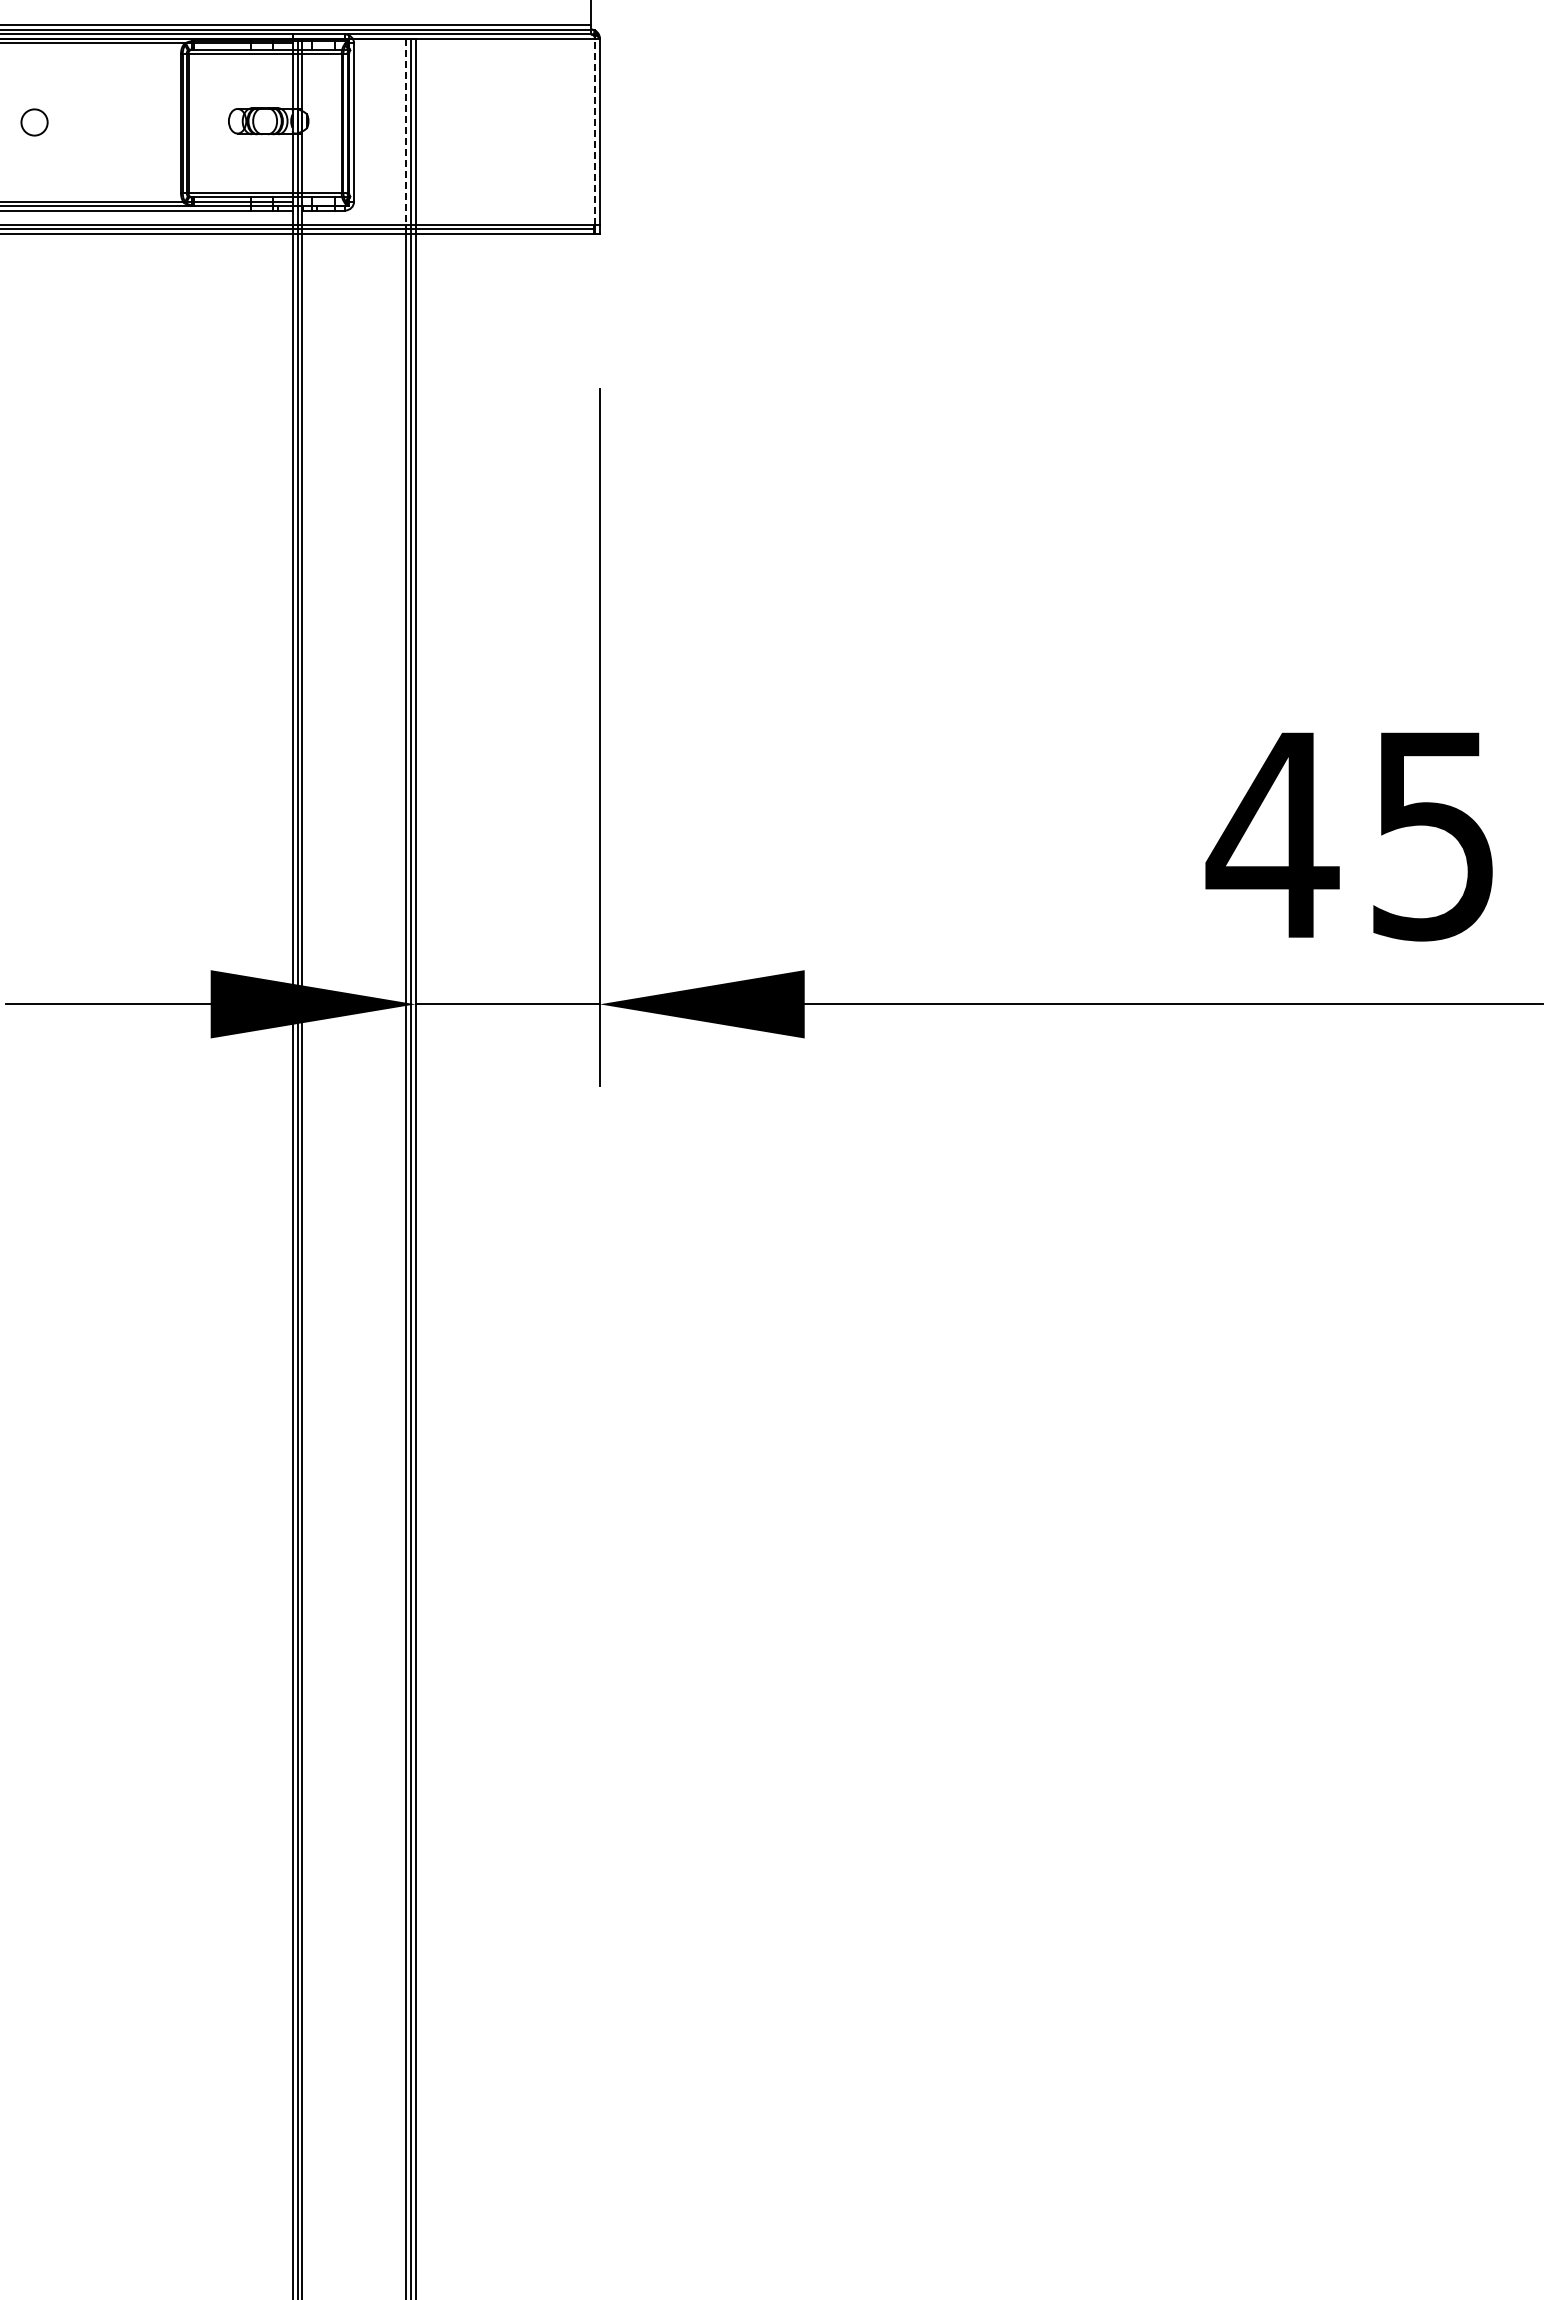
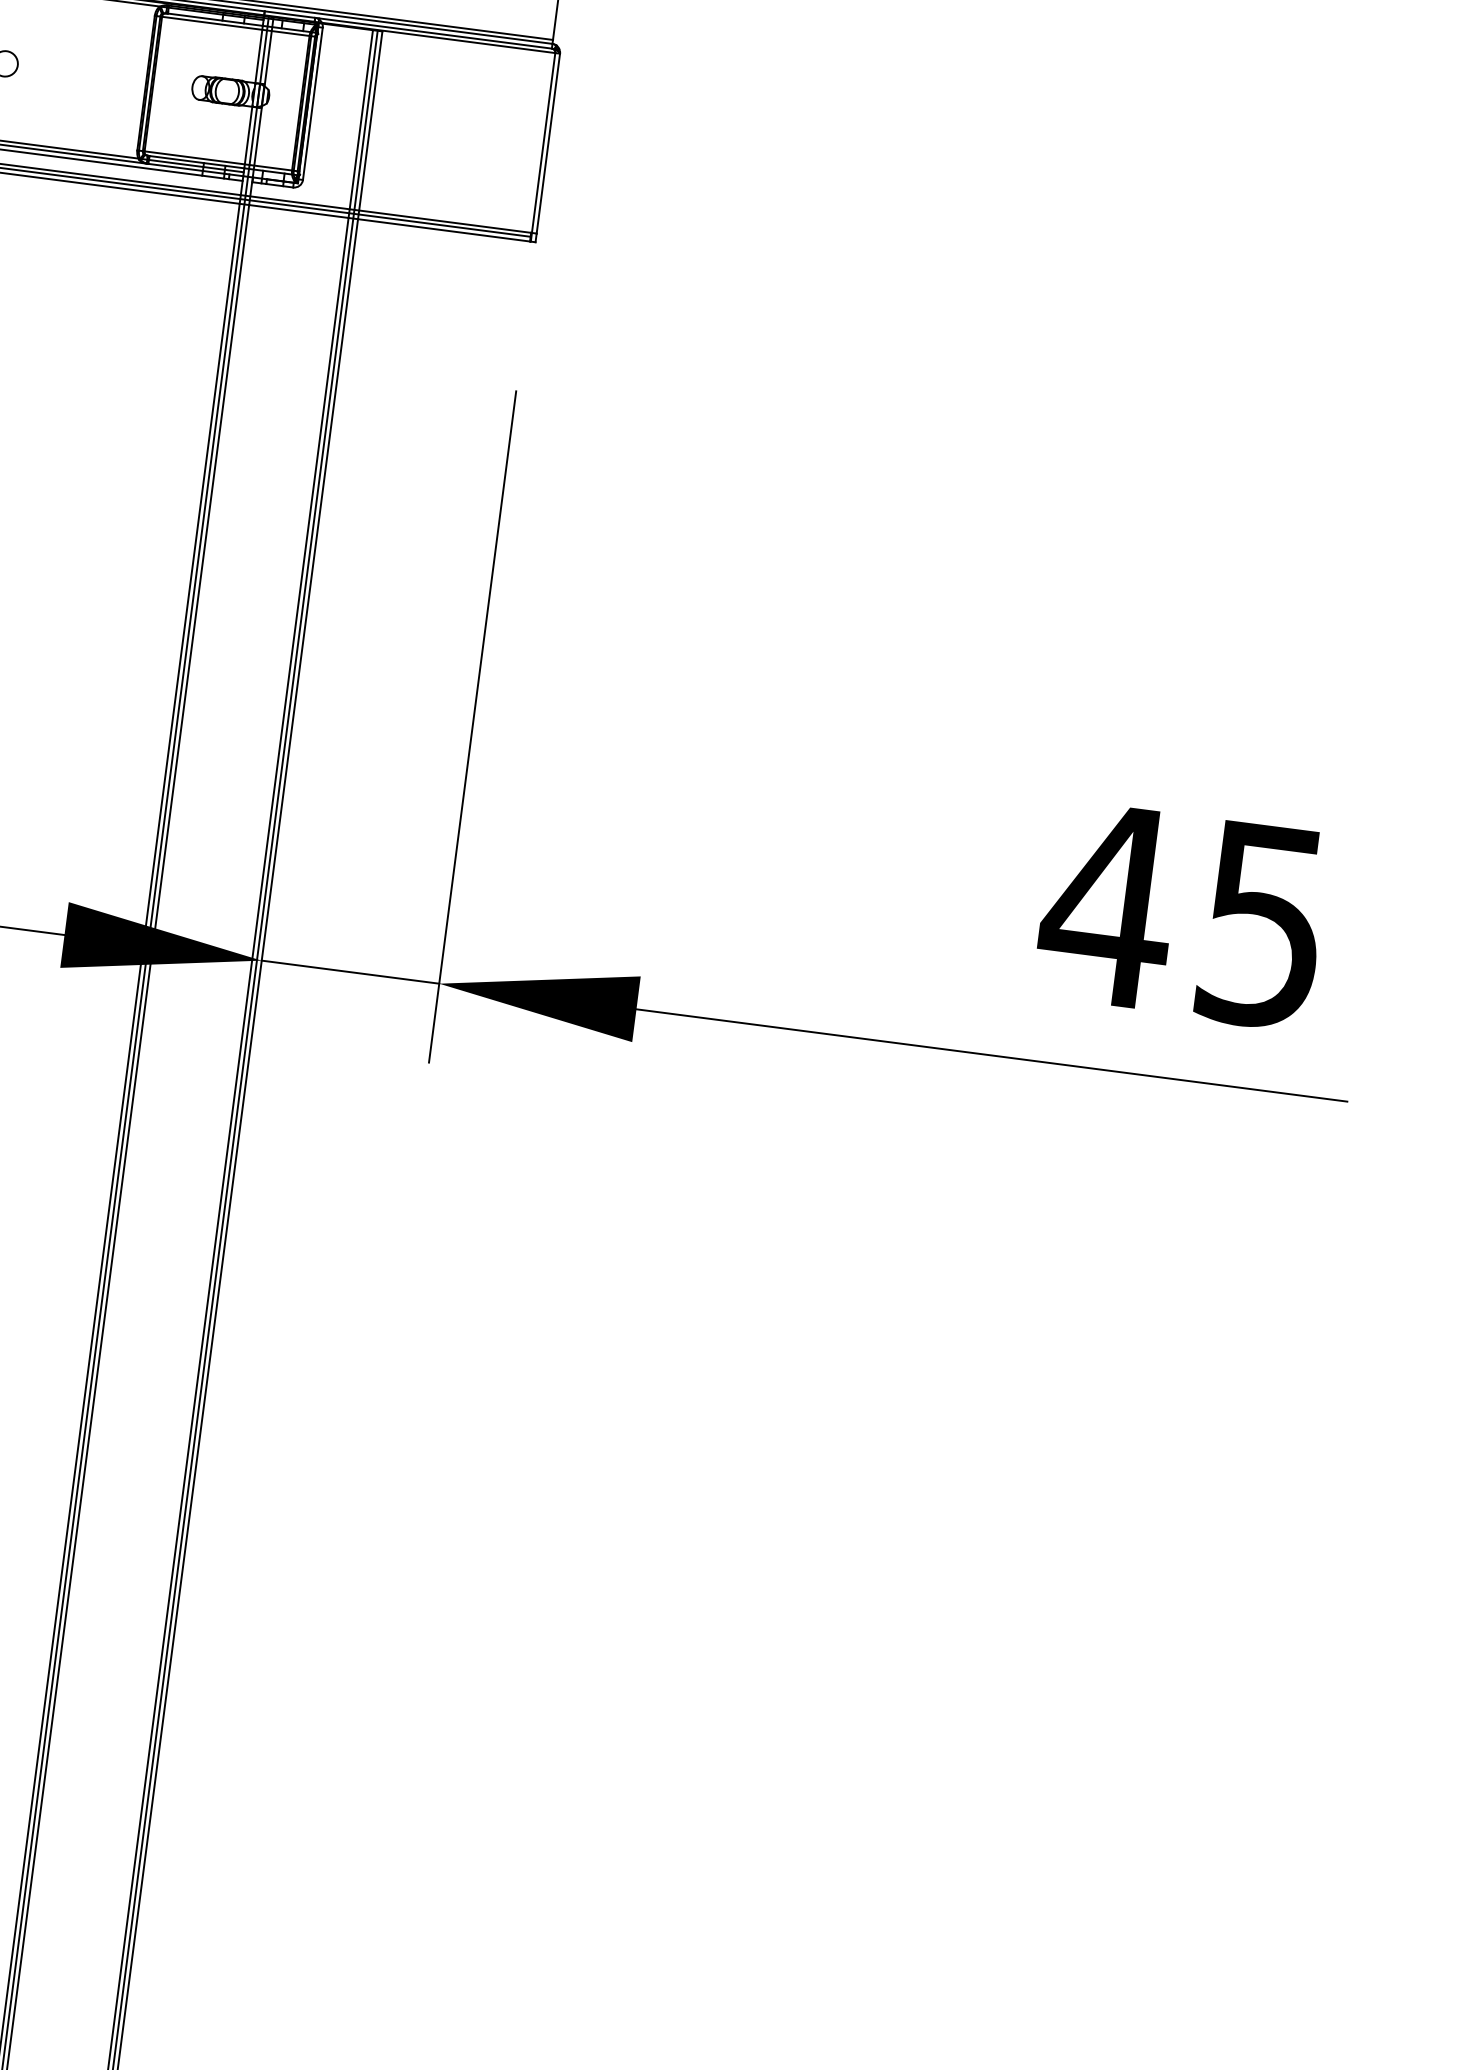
line: (594, 131) -> (543, 142), dashed -> solid
line: (405, 137) -> (360, 124), dashed -> solid

